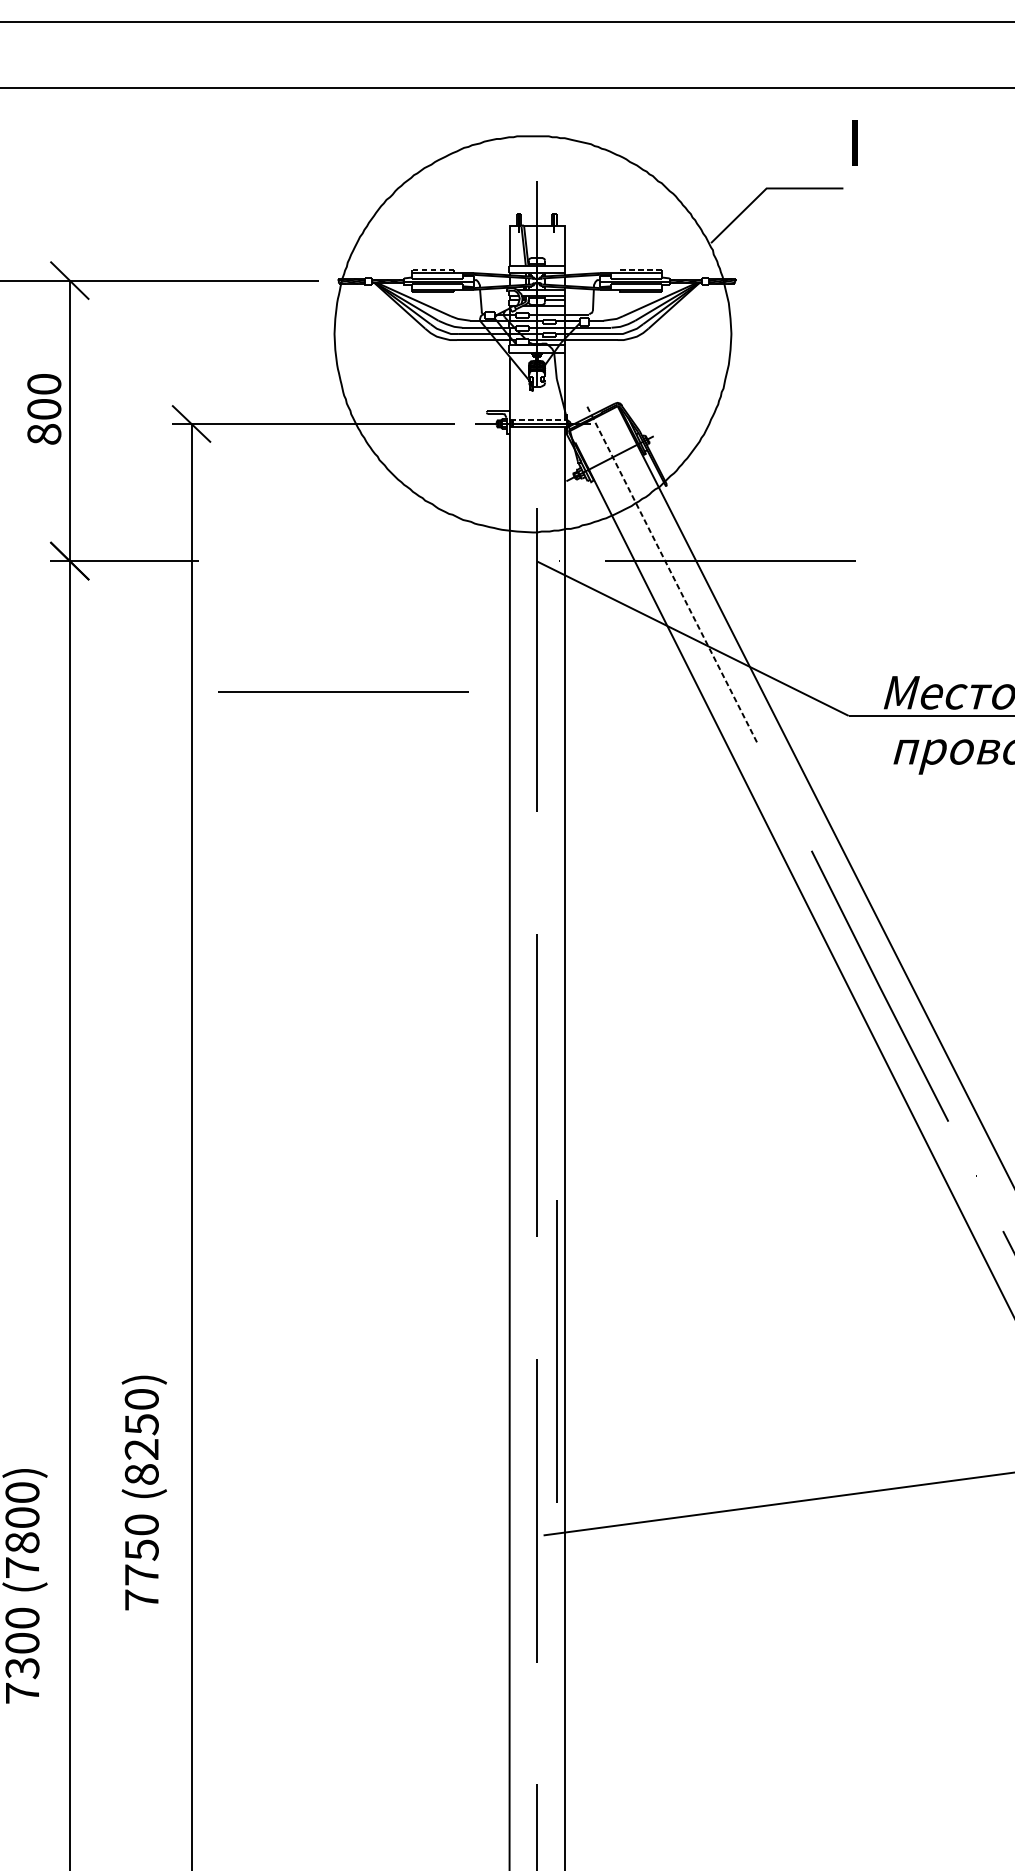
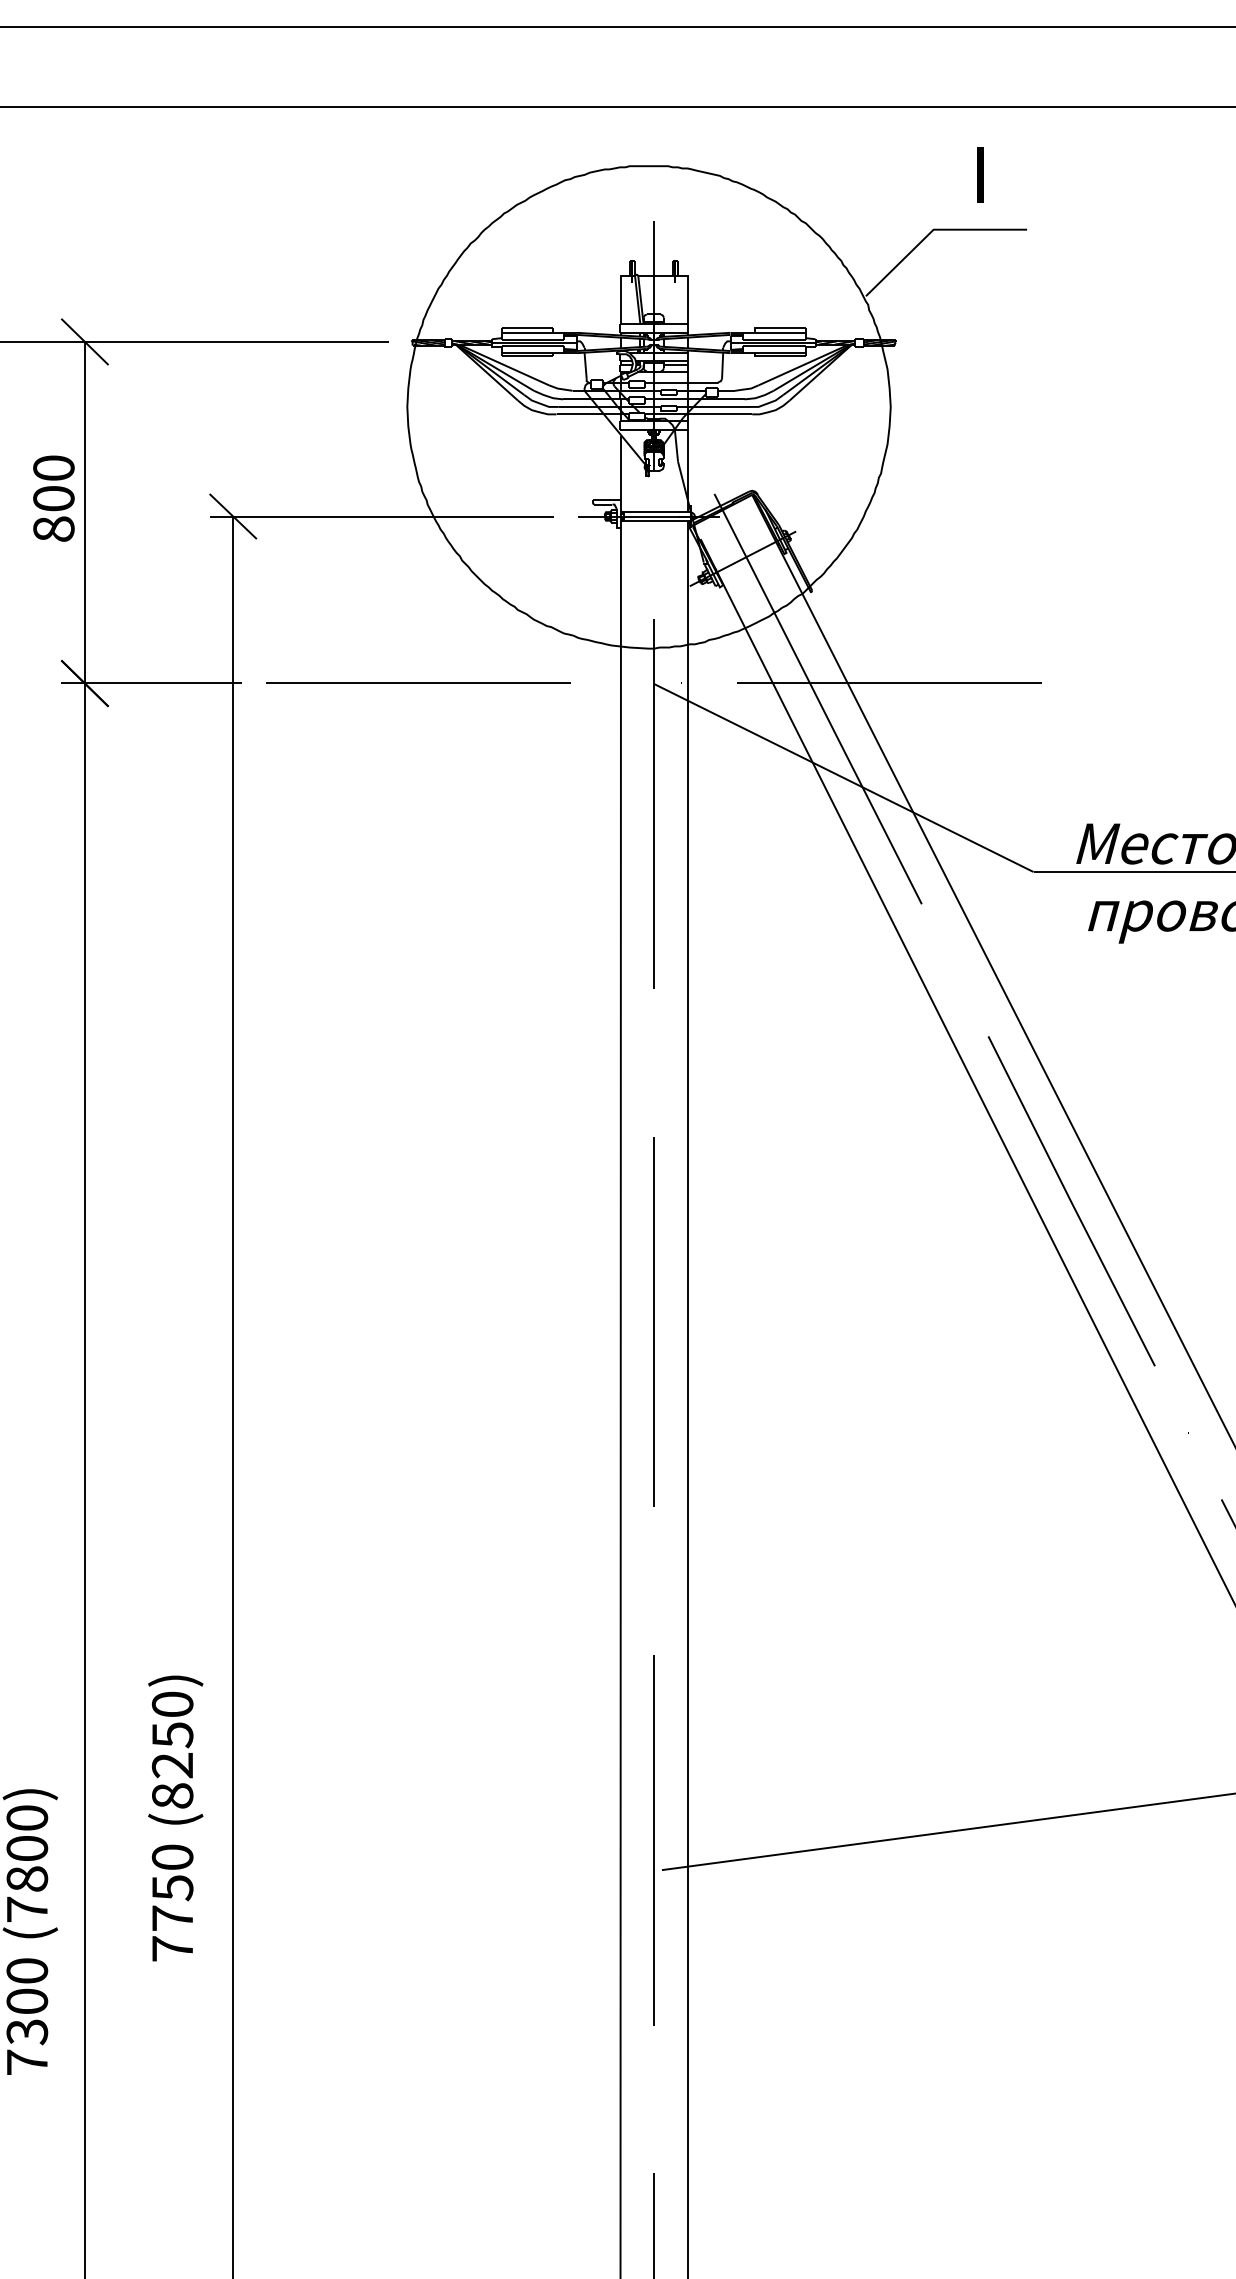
part: (855, 143) -> (980, 174), moved
line: (433, 269) -> (527, 328), dashed -> solid
line: (638, 269) -> (777, 328), dashed -> solid
line: (538, 420) -> (655, 512), dashed -> solid
line: (672, 574) -> (818, 699), dashed -> solid
line: (343, 691) -> (418, 682), moved
line: (556, 1350) -> (677, 1645), removed

